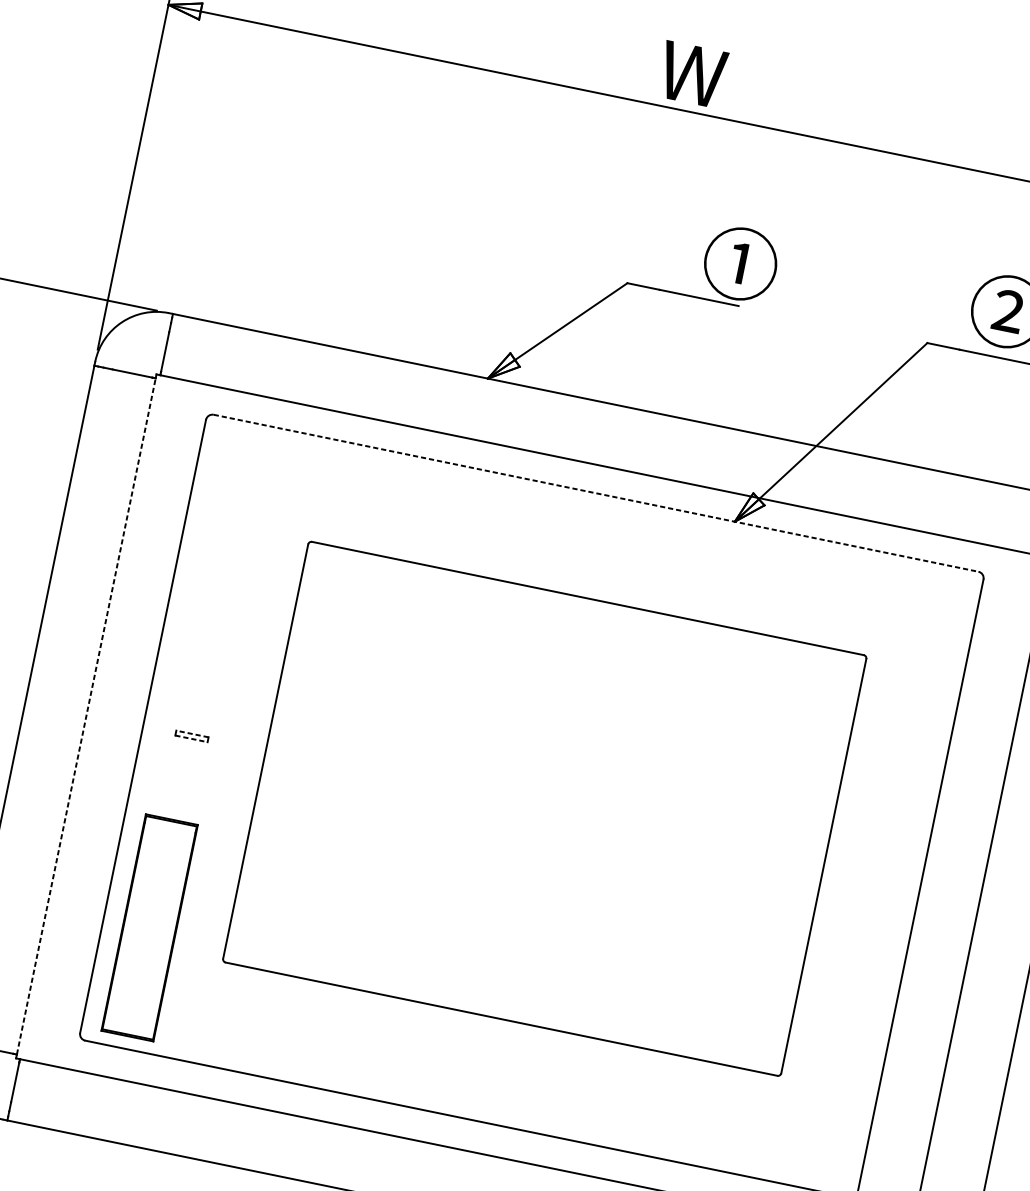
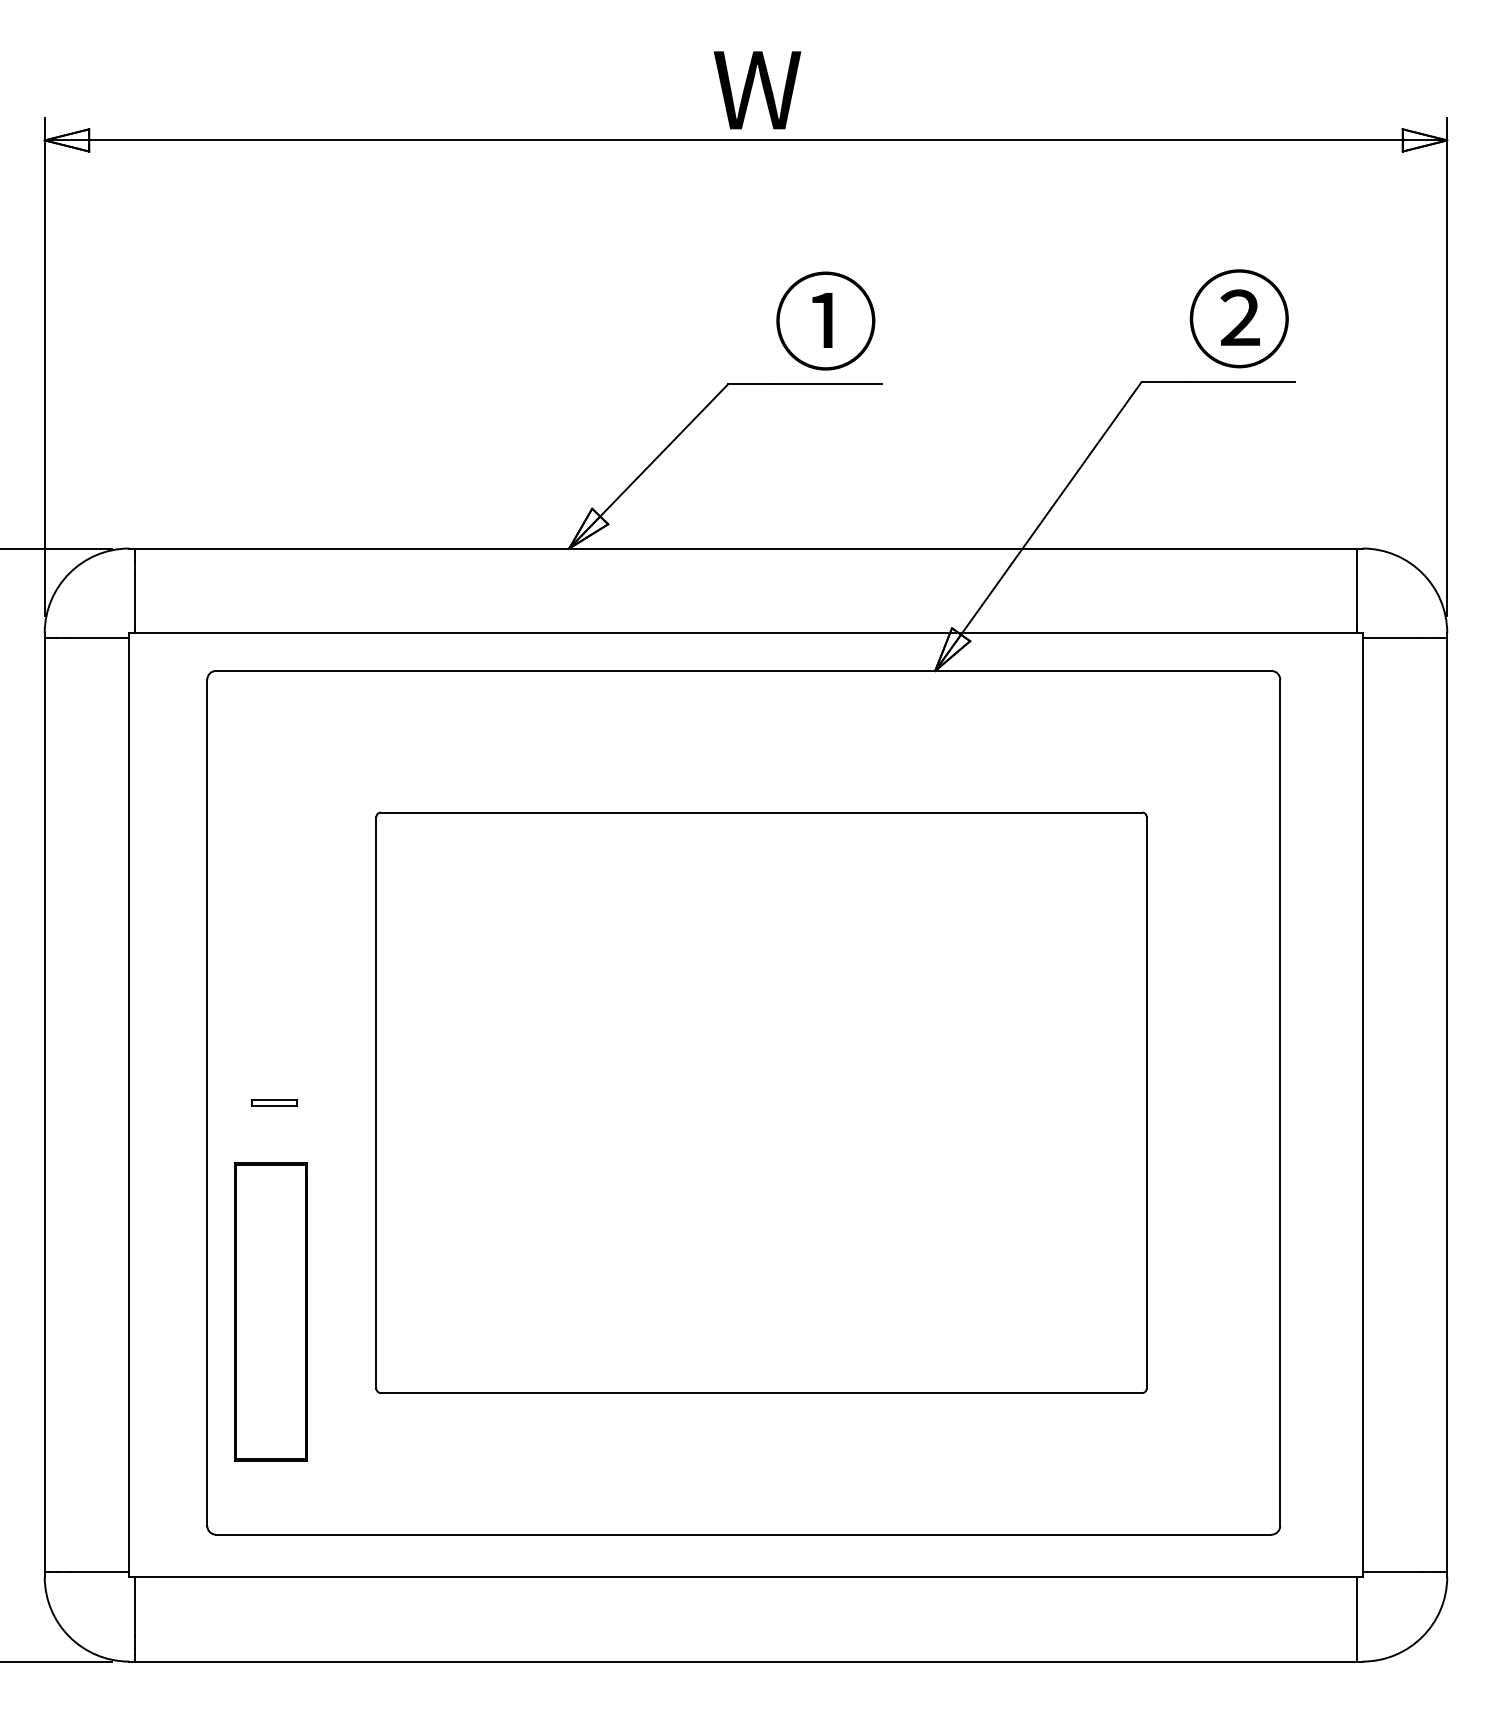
text: (740, 263) -> (825, 320), moved
line: (595, 492) -> (743, 670), dashed -> solid
line: (86, 716) -> (129, 1105), dashed -> solid
line: (192, 733) -> (274, 1099), dashed -> solid
line: (192, 739) -> (275, 1106), dashed -> solid
part: (149, 927) -> (270, 1311), moved

